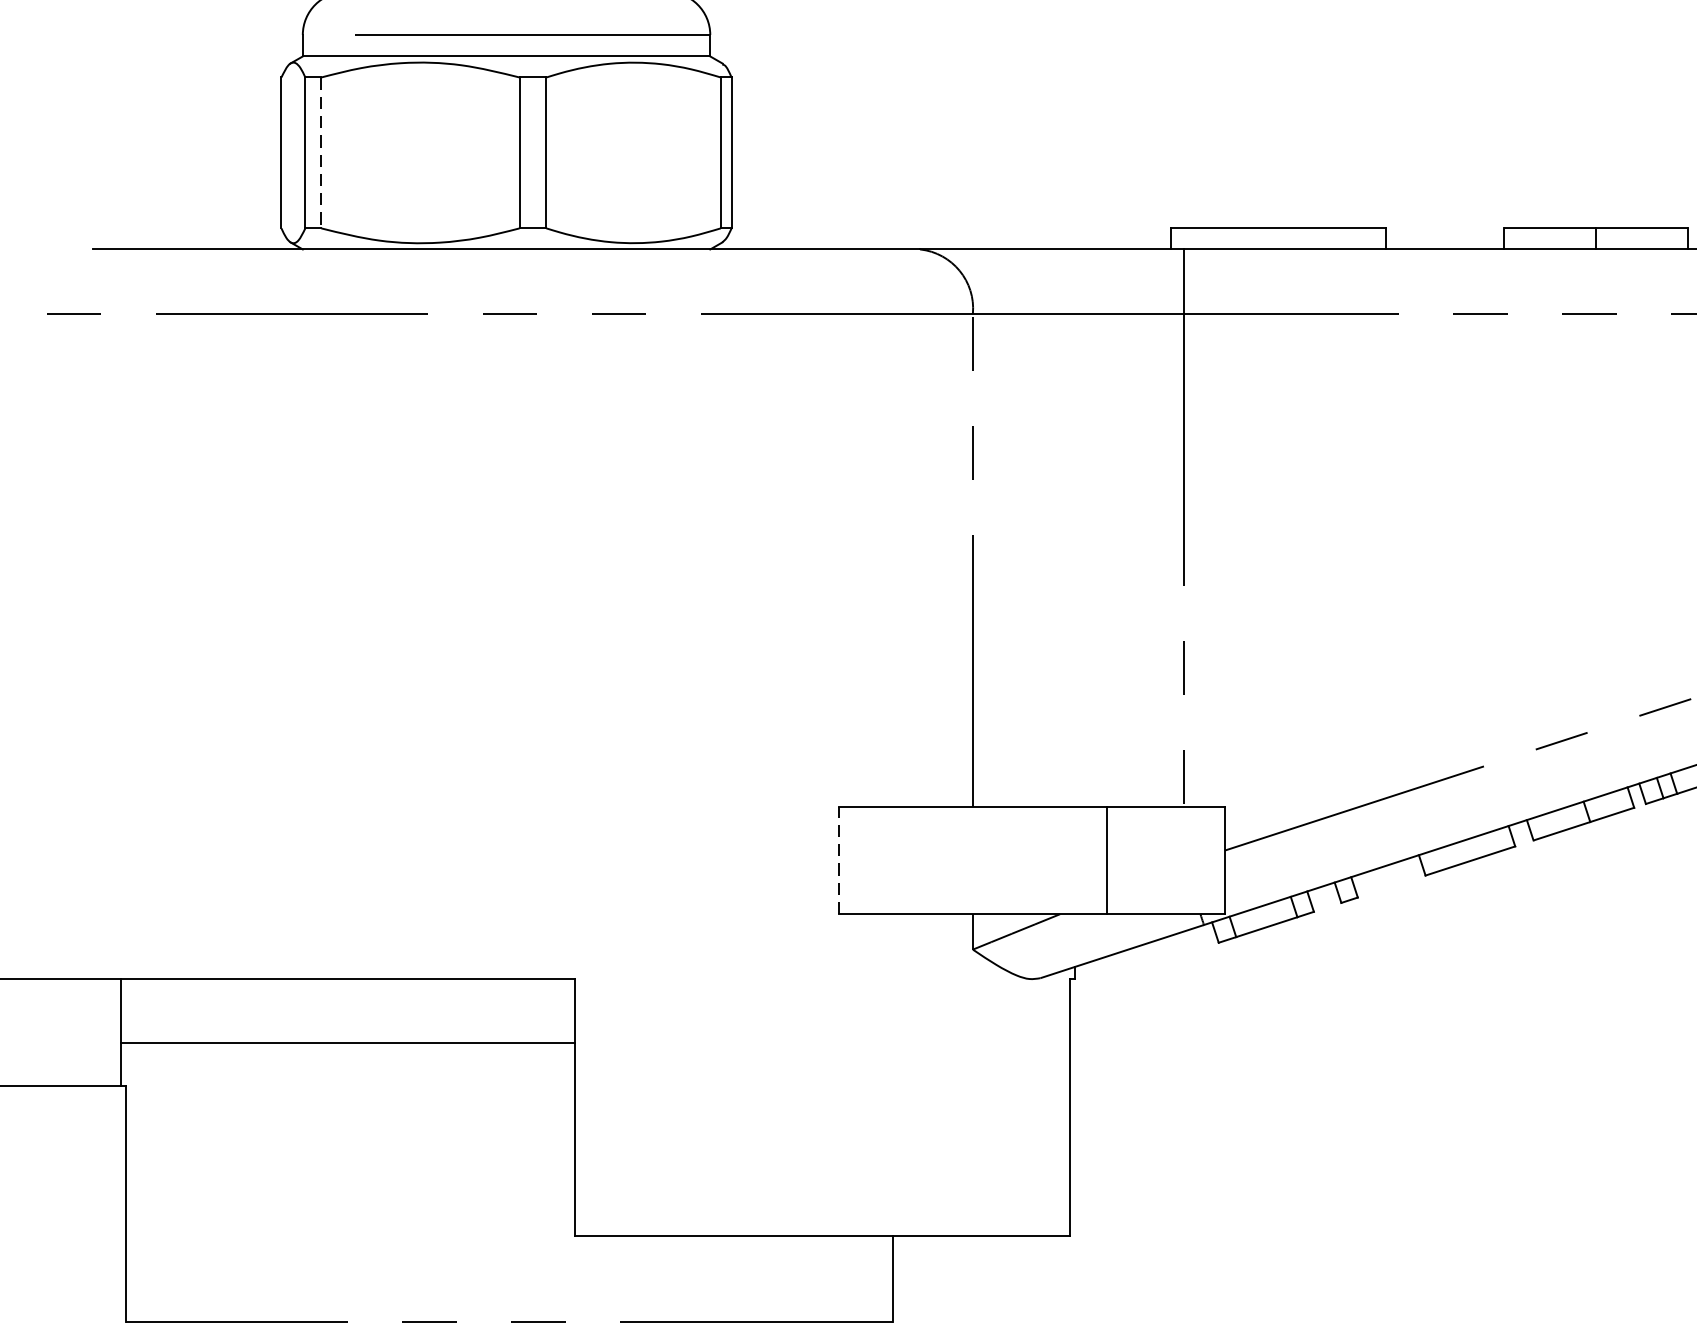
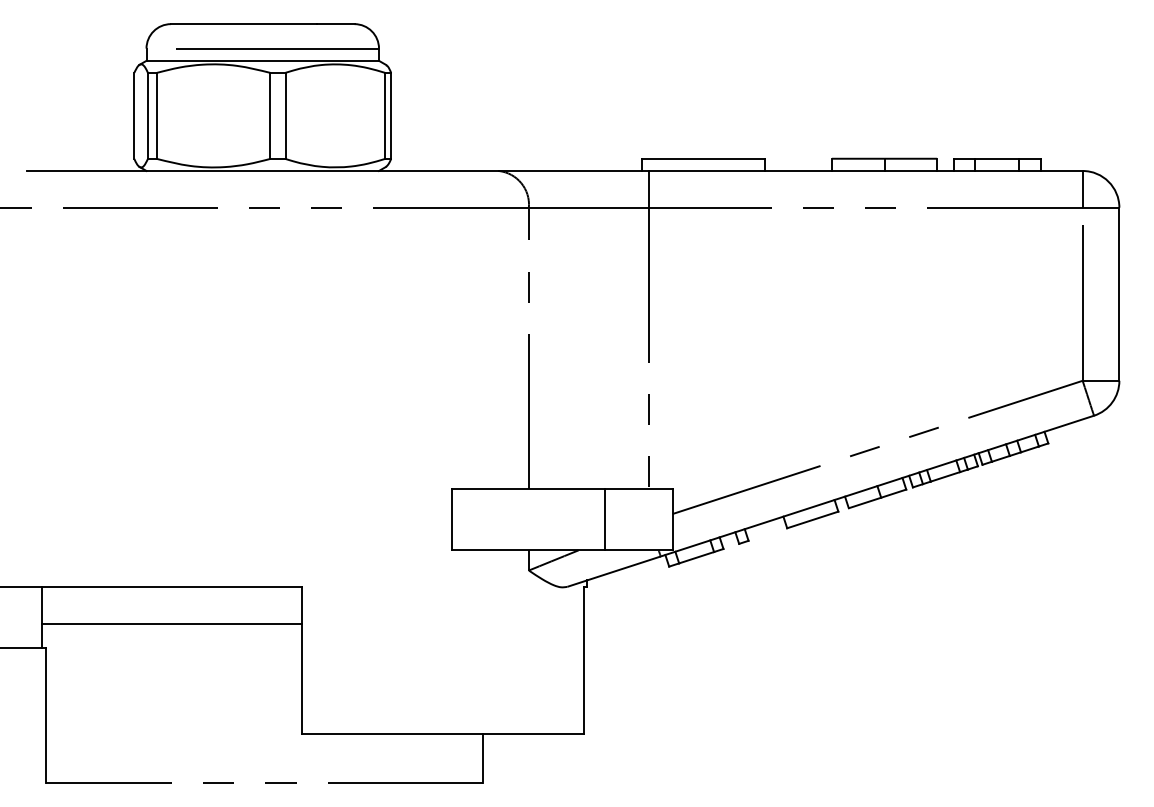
line: (322, 153) -> (157, 116), dashed -> solid
line: (839, 860) -> (452, 519), dashed -> solid

